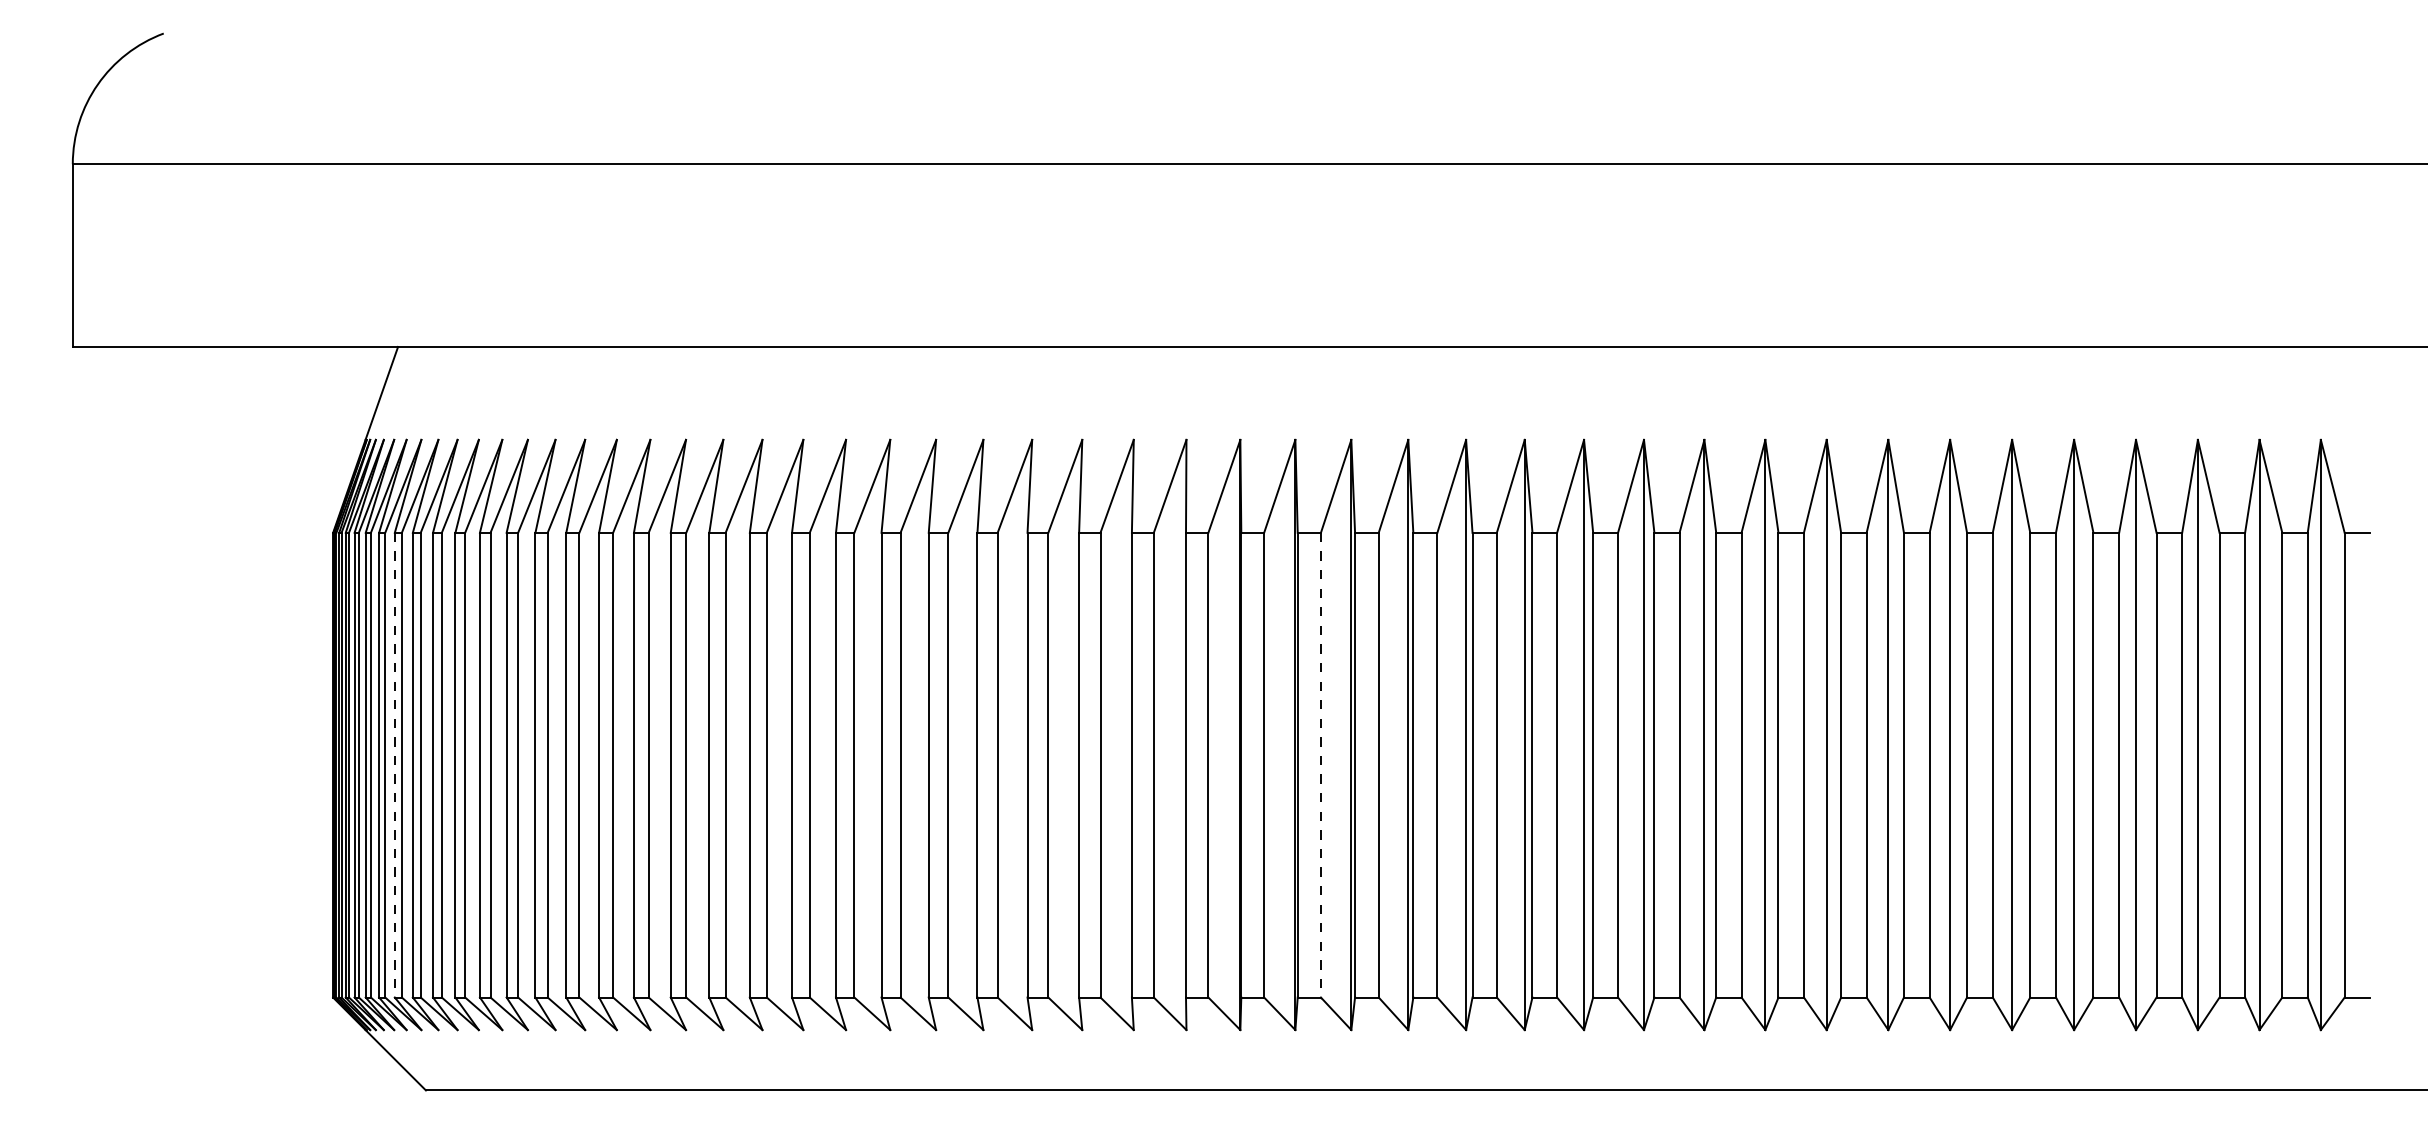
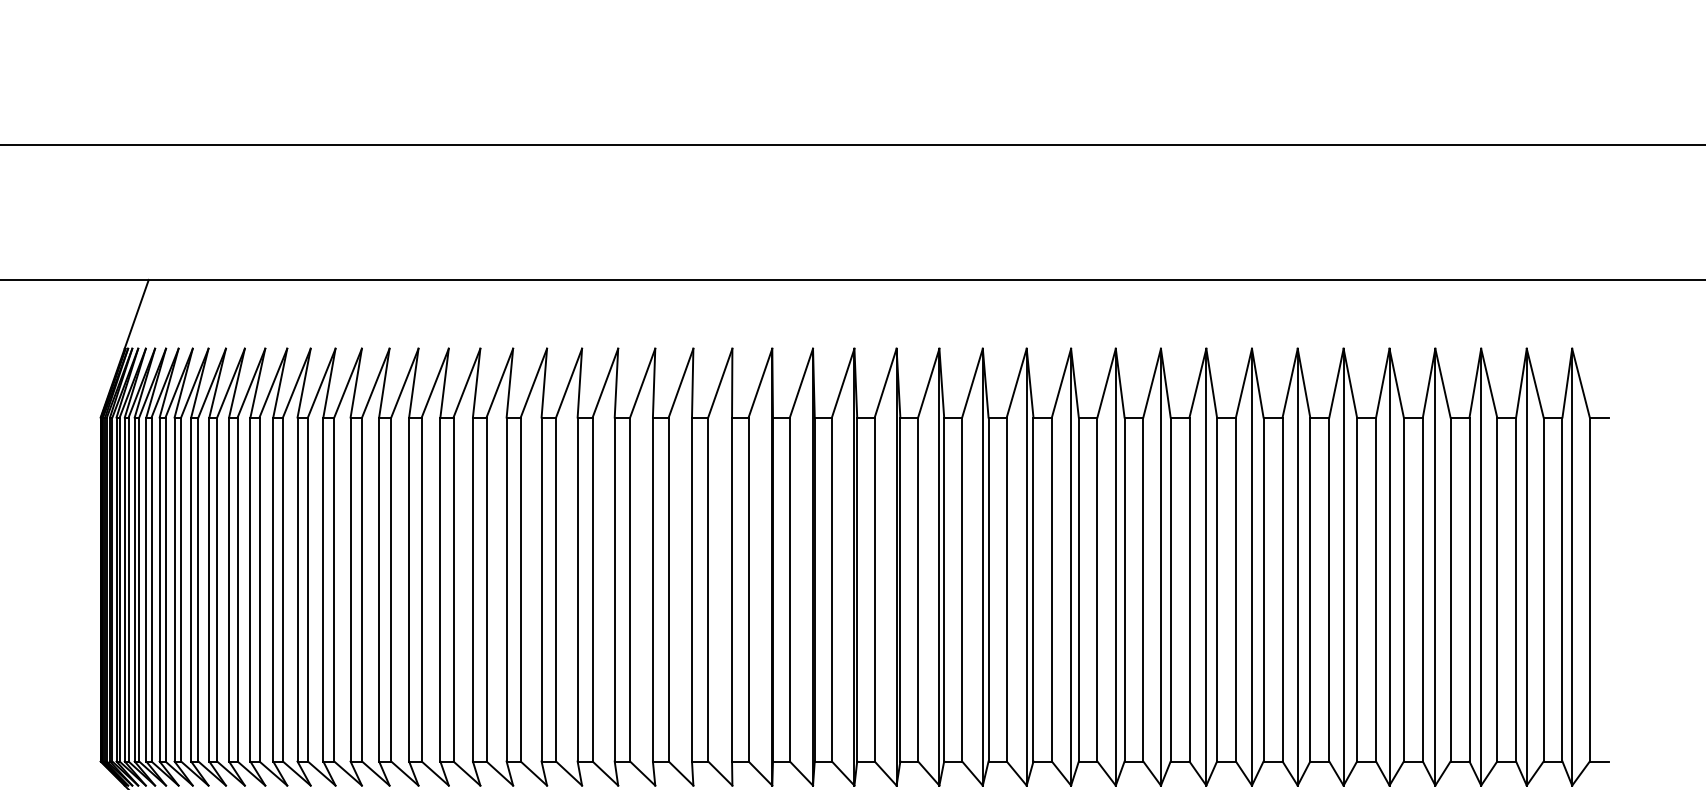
line: (394, 765) -> (146, 589), dashed -> solid
line: (1320, 765) -> (831, 589), dashed -> solid

